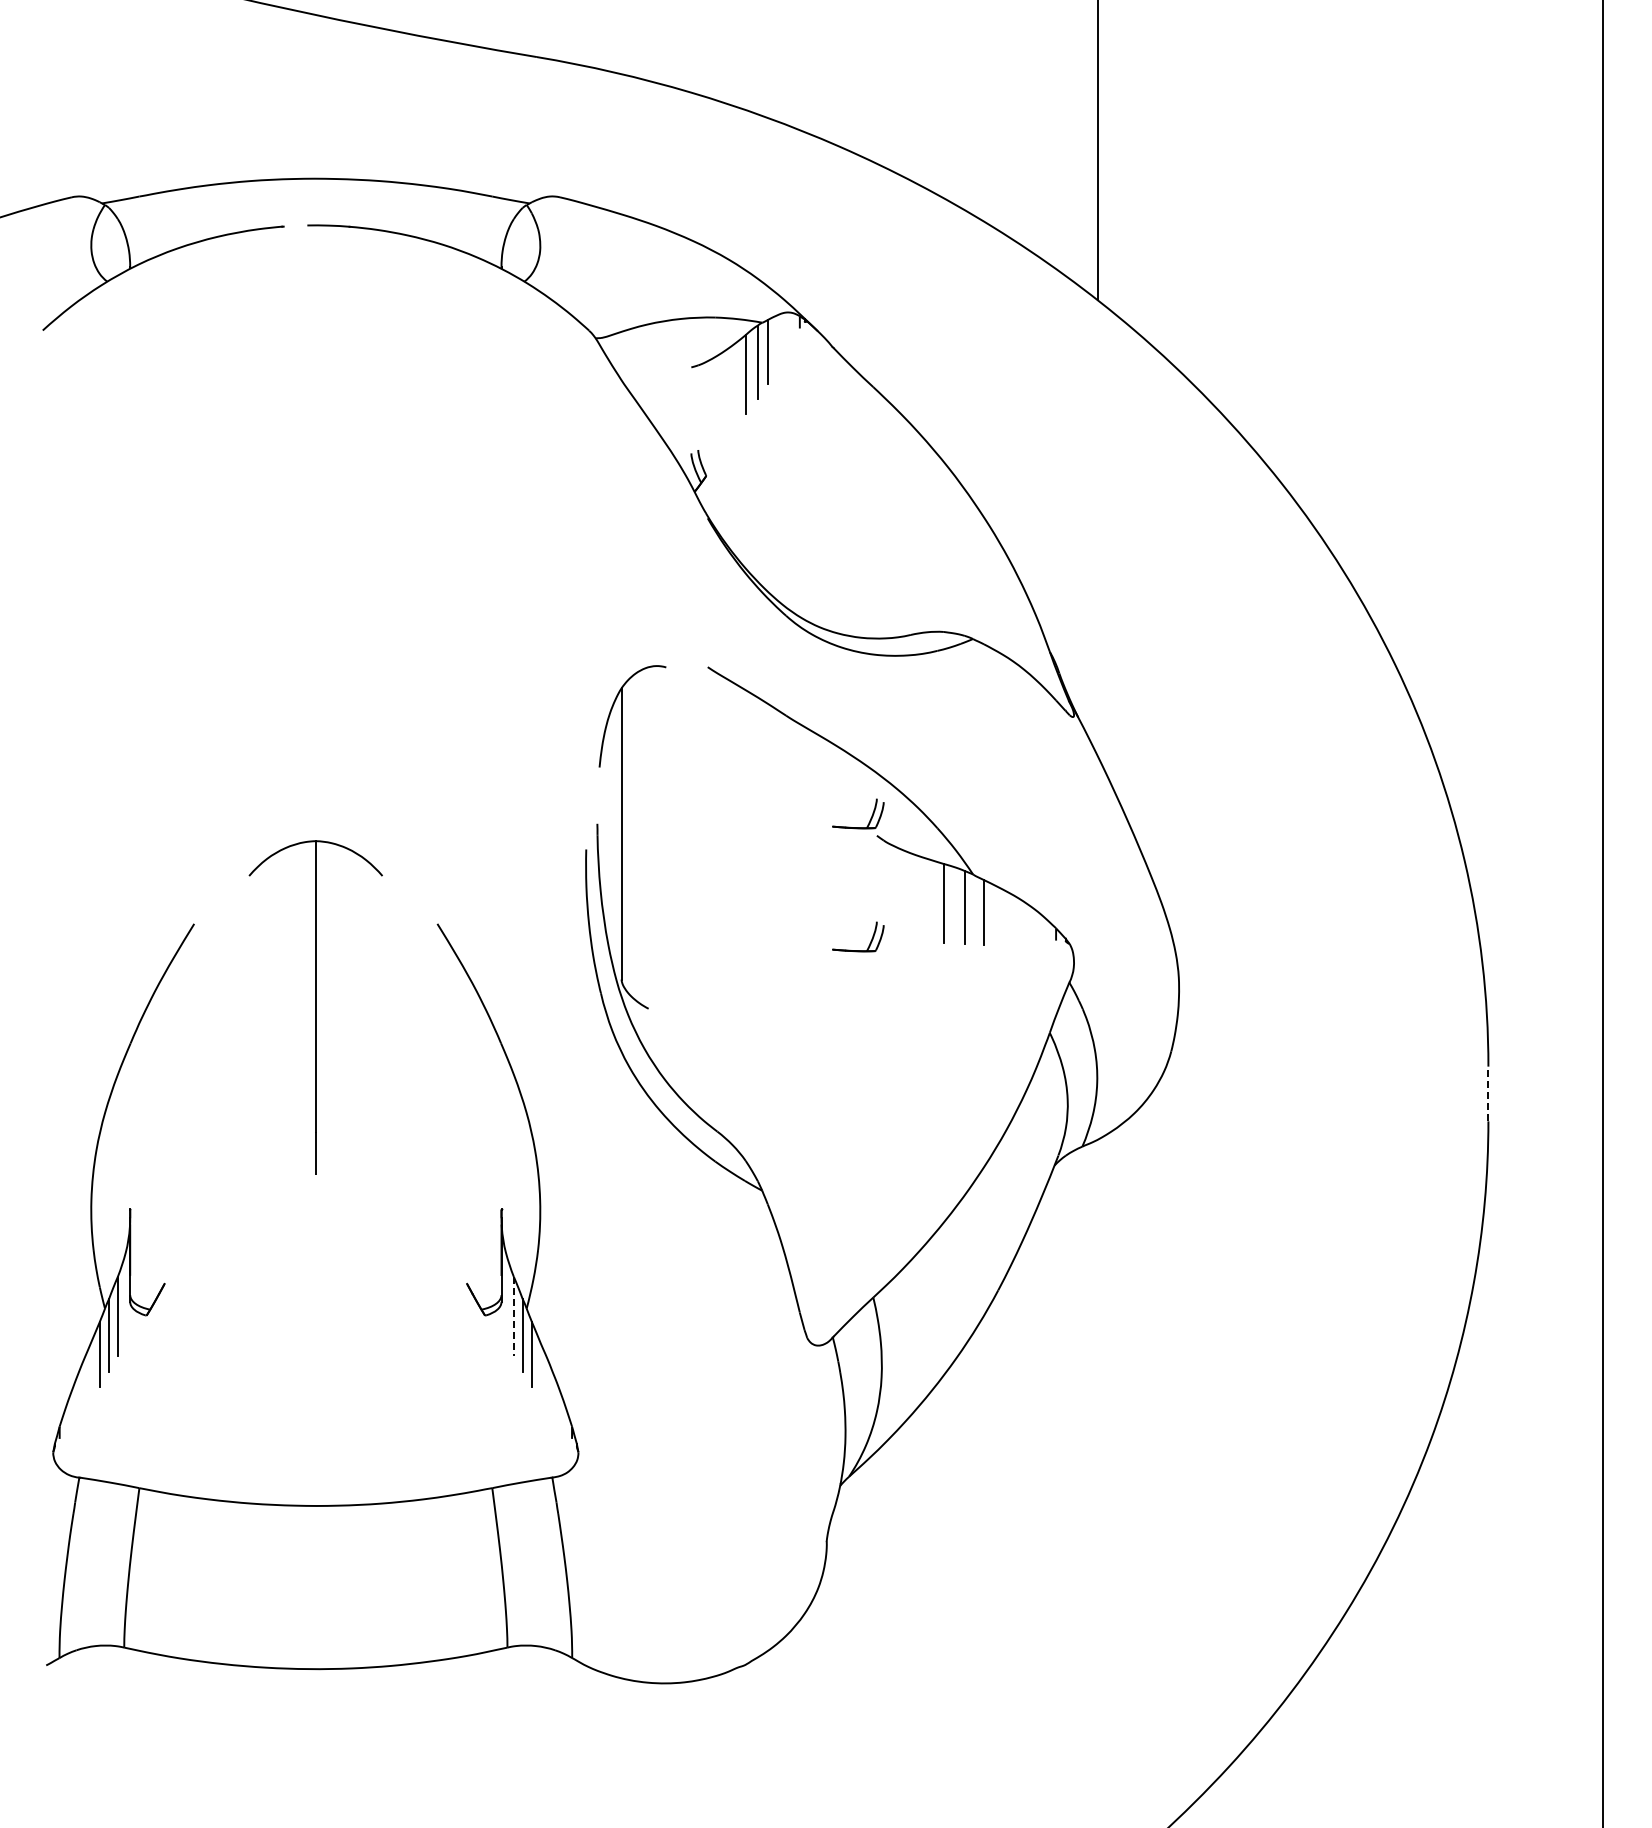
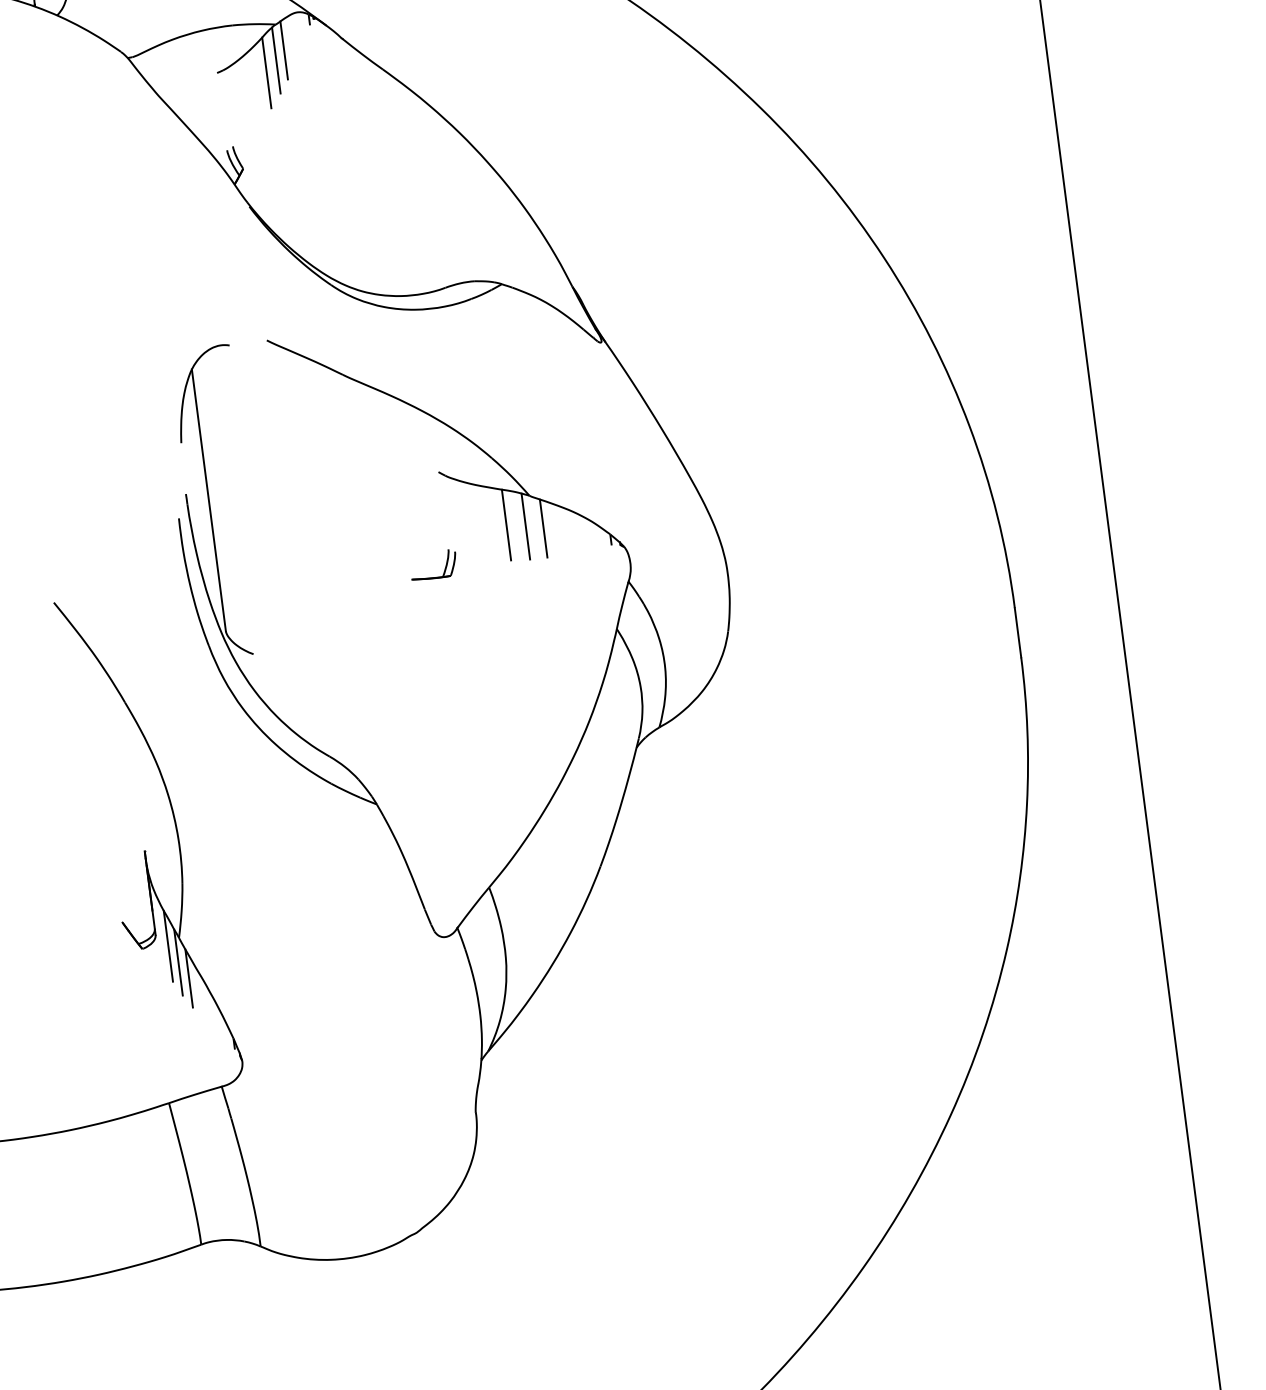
part: (870, 817) -> (430, 456), removed
line: (1488, 1093) -> (1018, 632), dashed -> solid
line: (513, 1316) -> (168, 946), dashed -> solid

